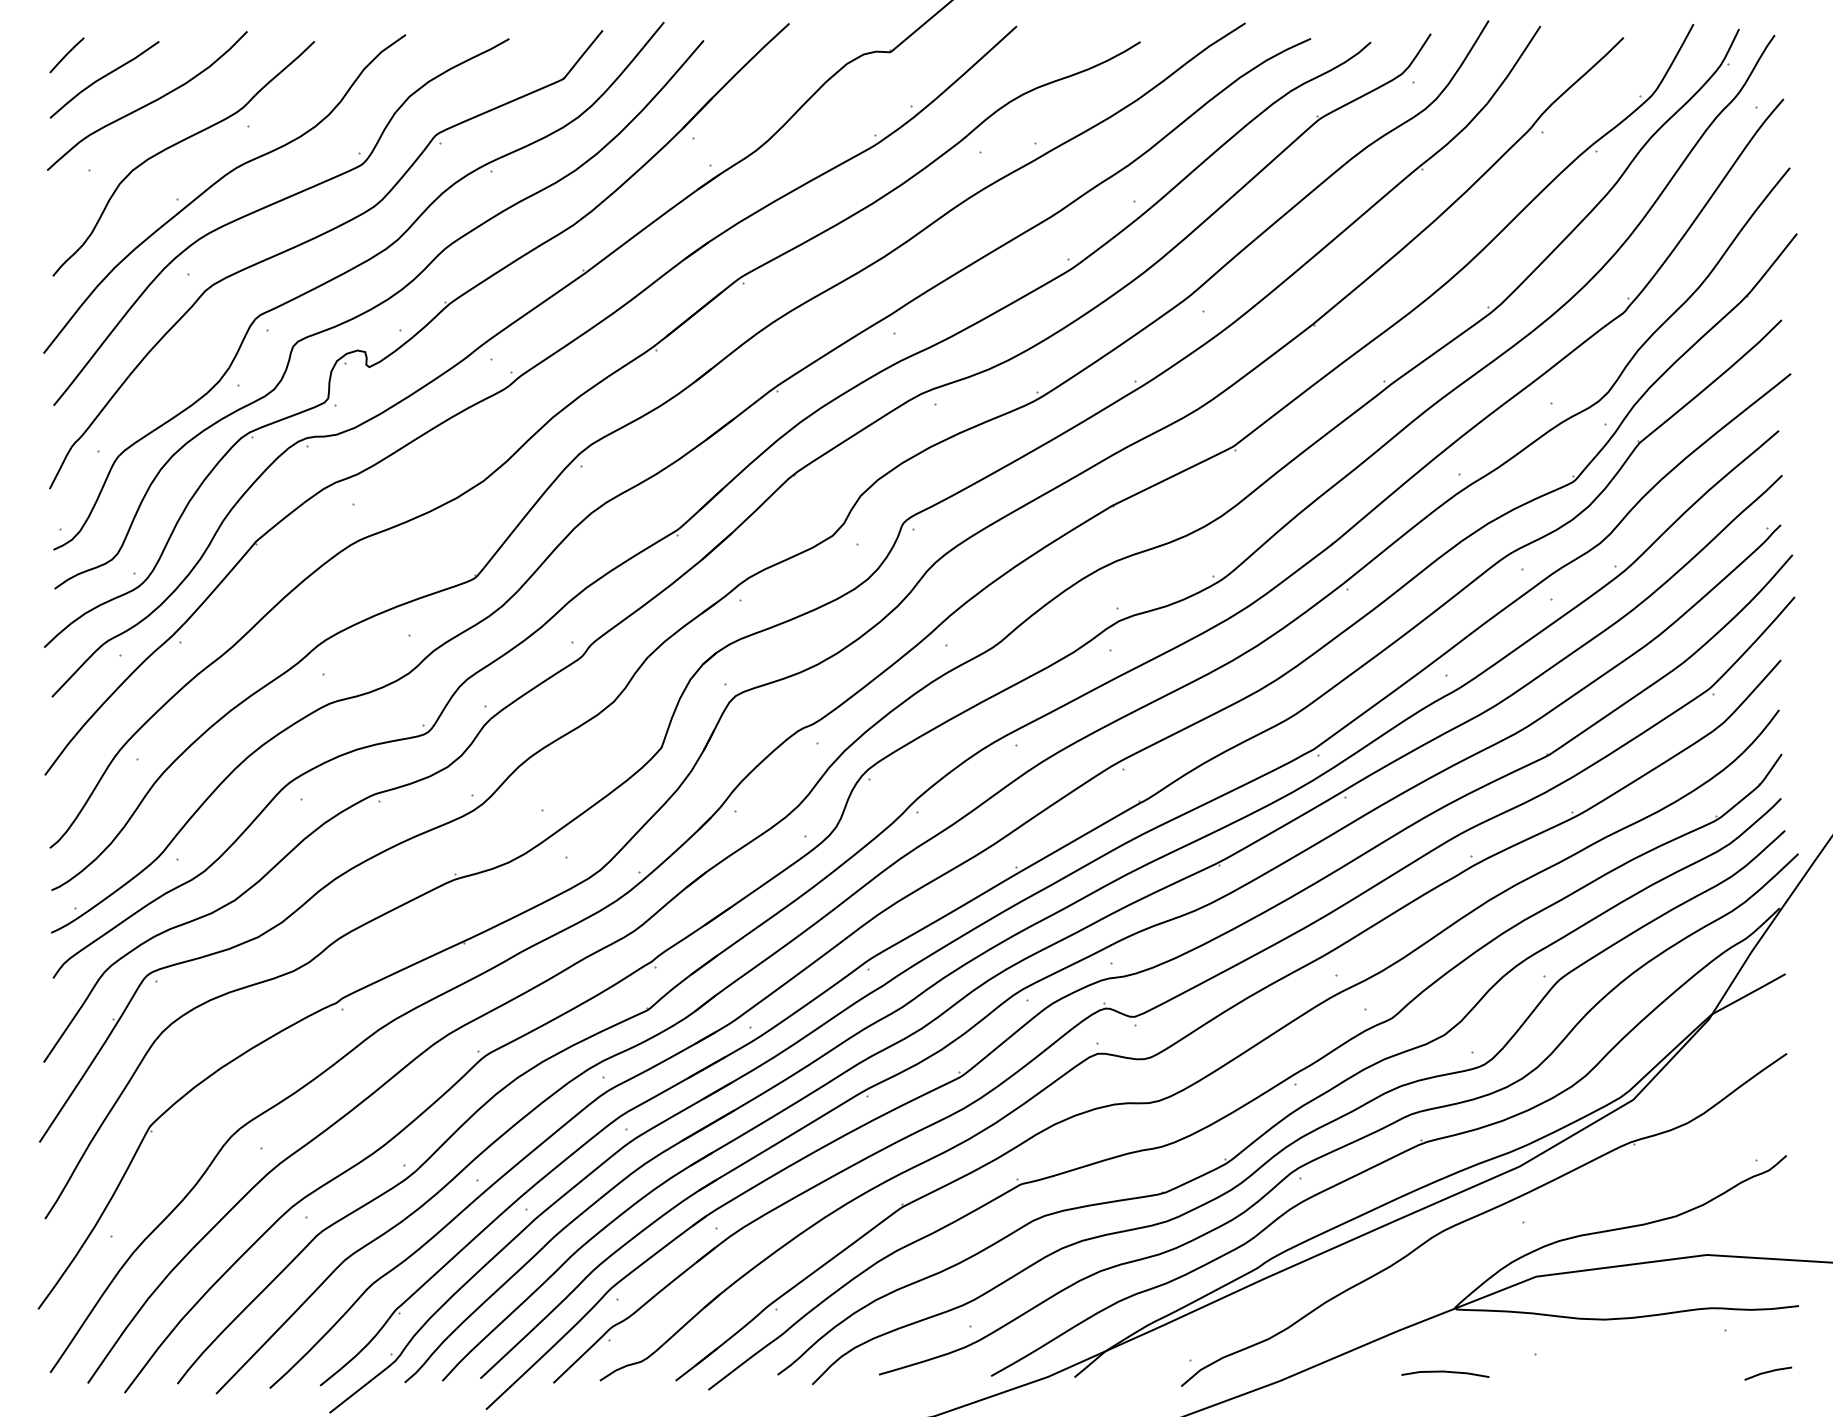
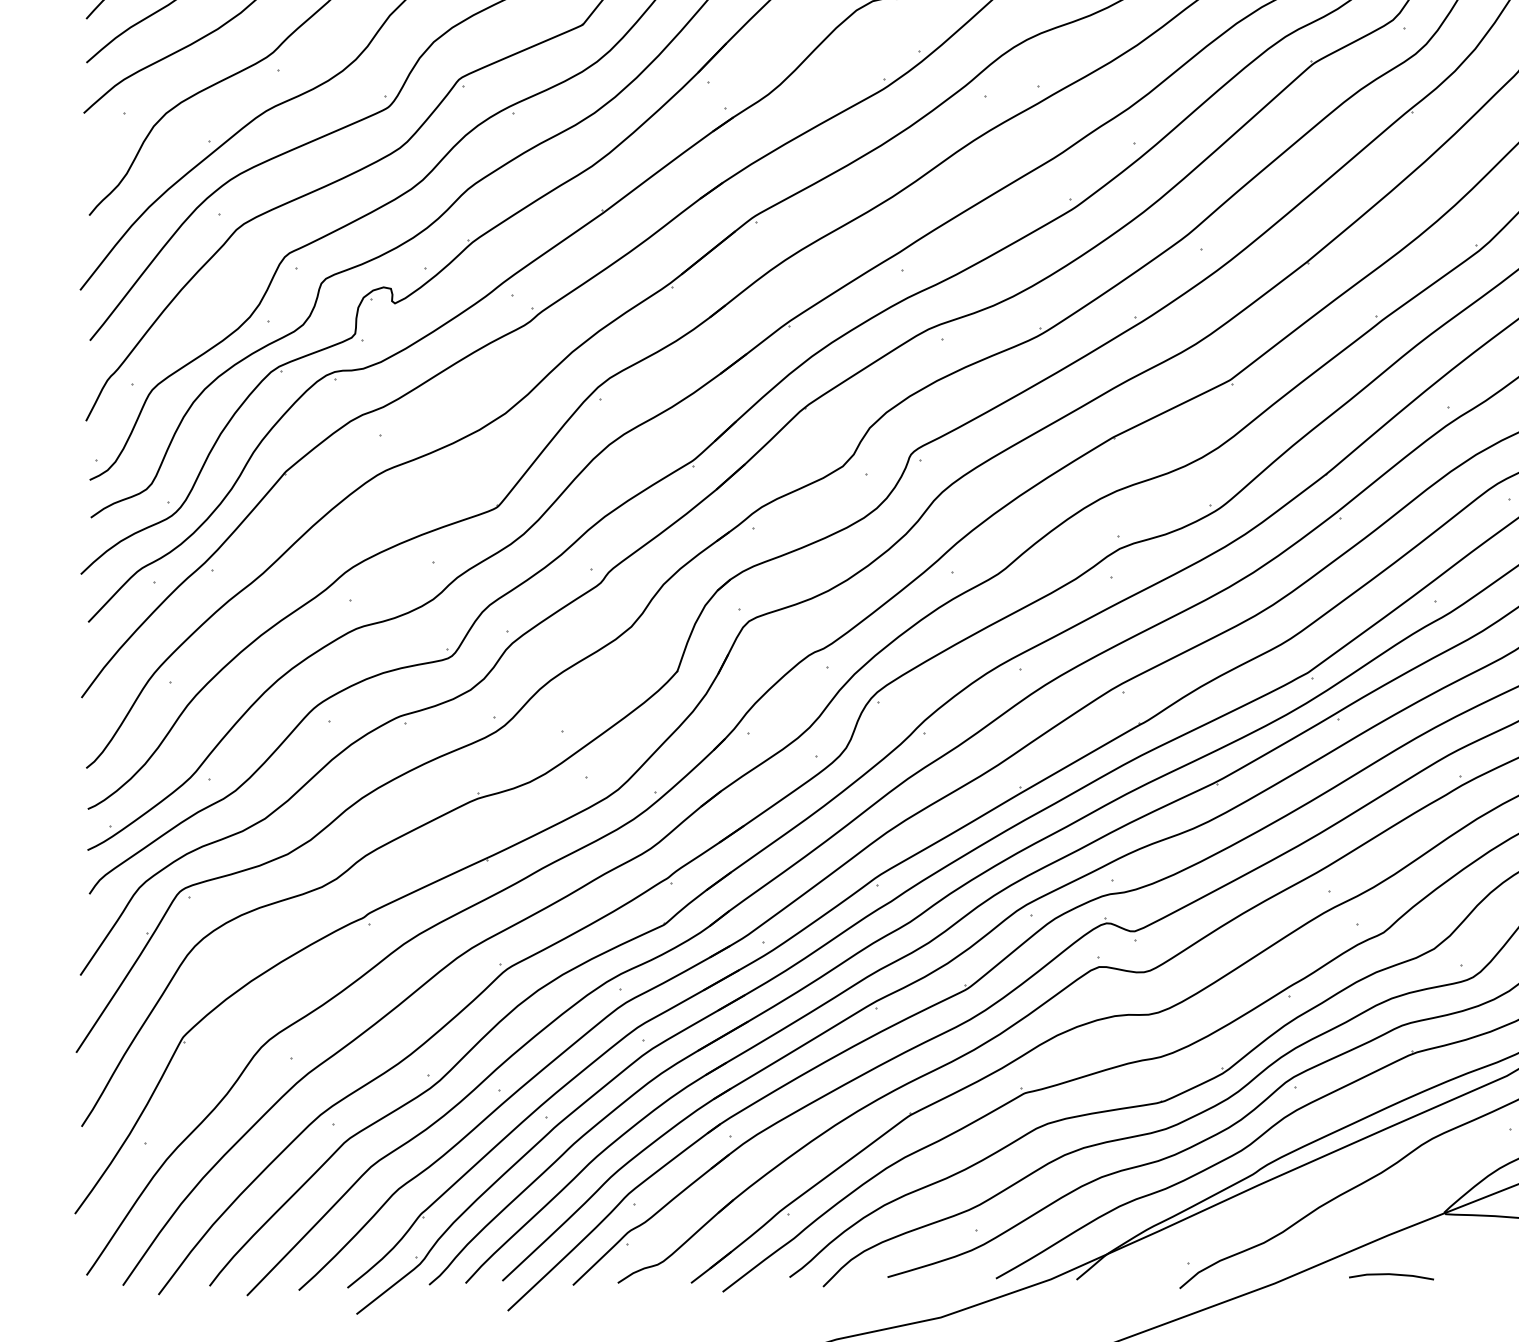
line: (1445, 1372) -> (1391, 1275), moved

